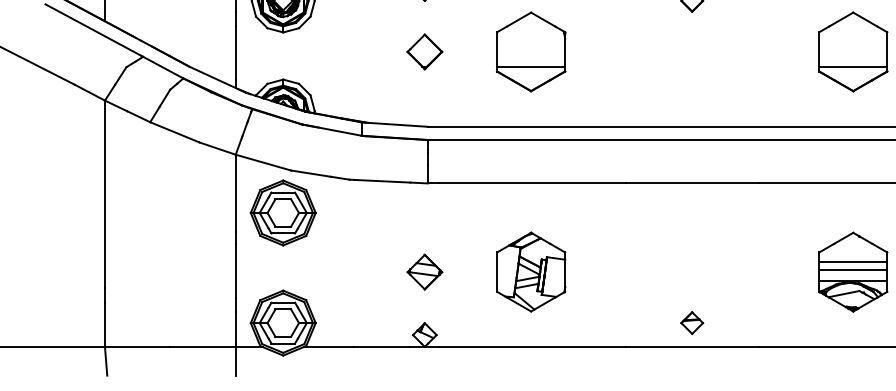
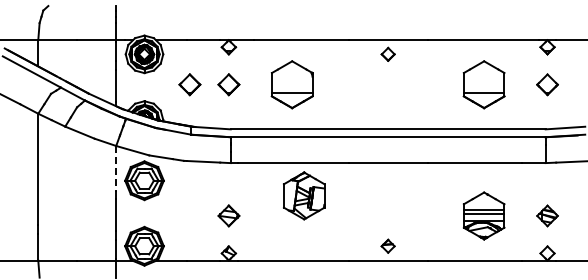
part: (358, 51) -> (189, 84), added
line: (236, 192) -> (116, 168), solid -> dashed
part: (531, 271) -> (304, 195), moved

